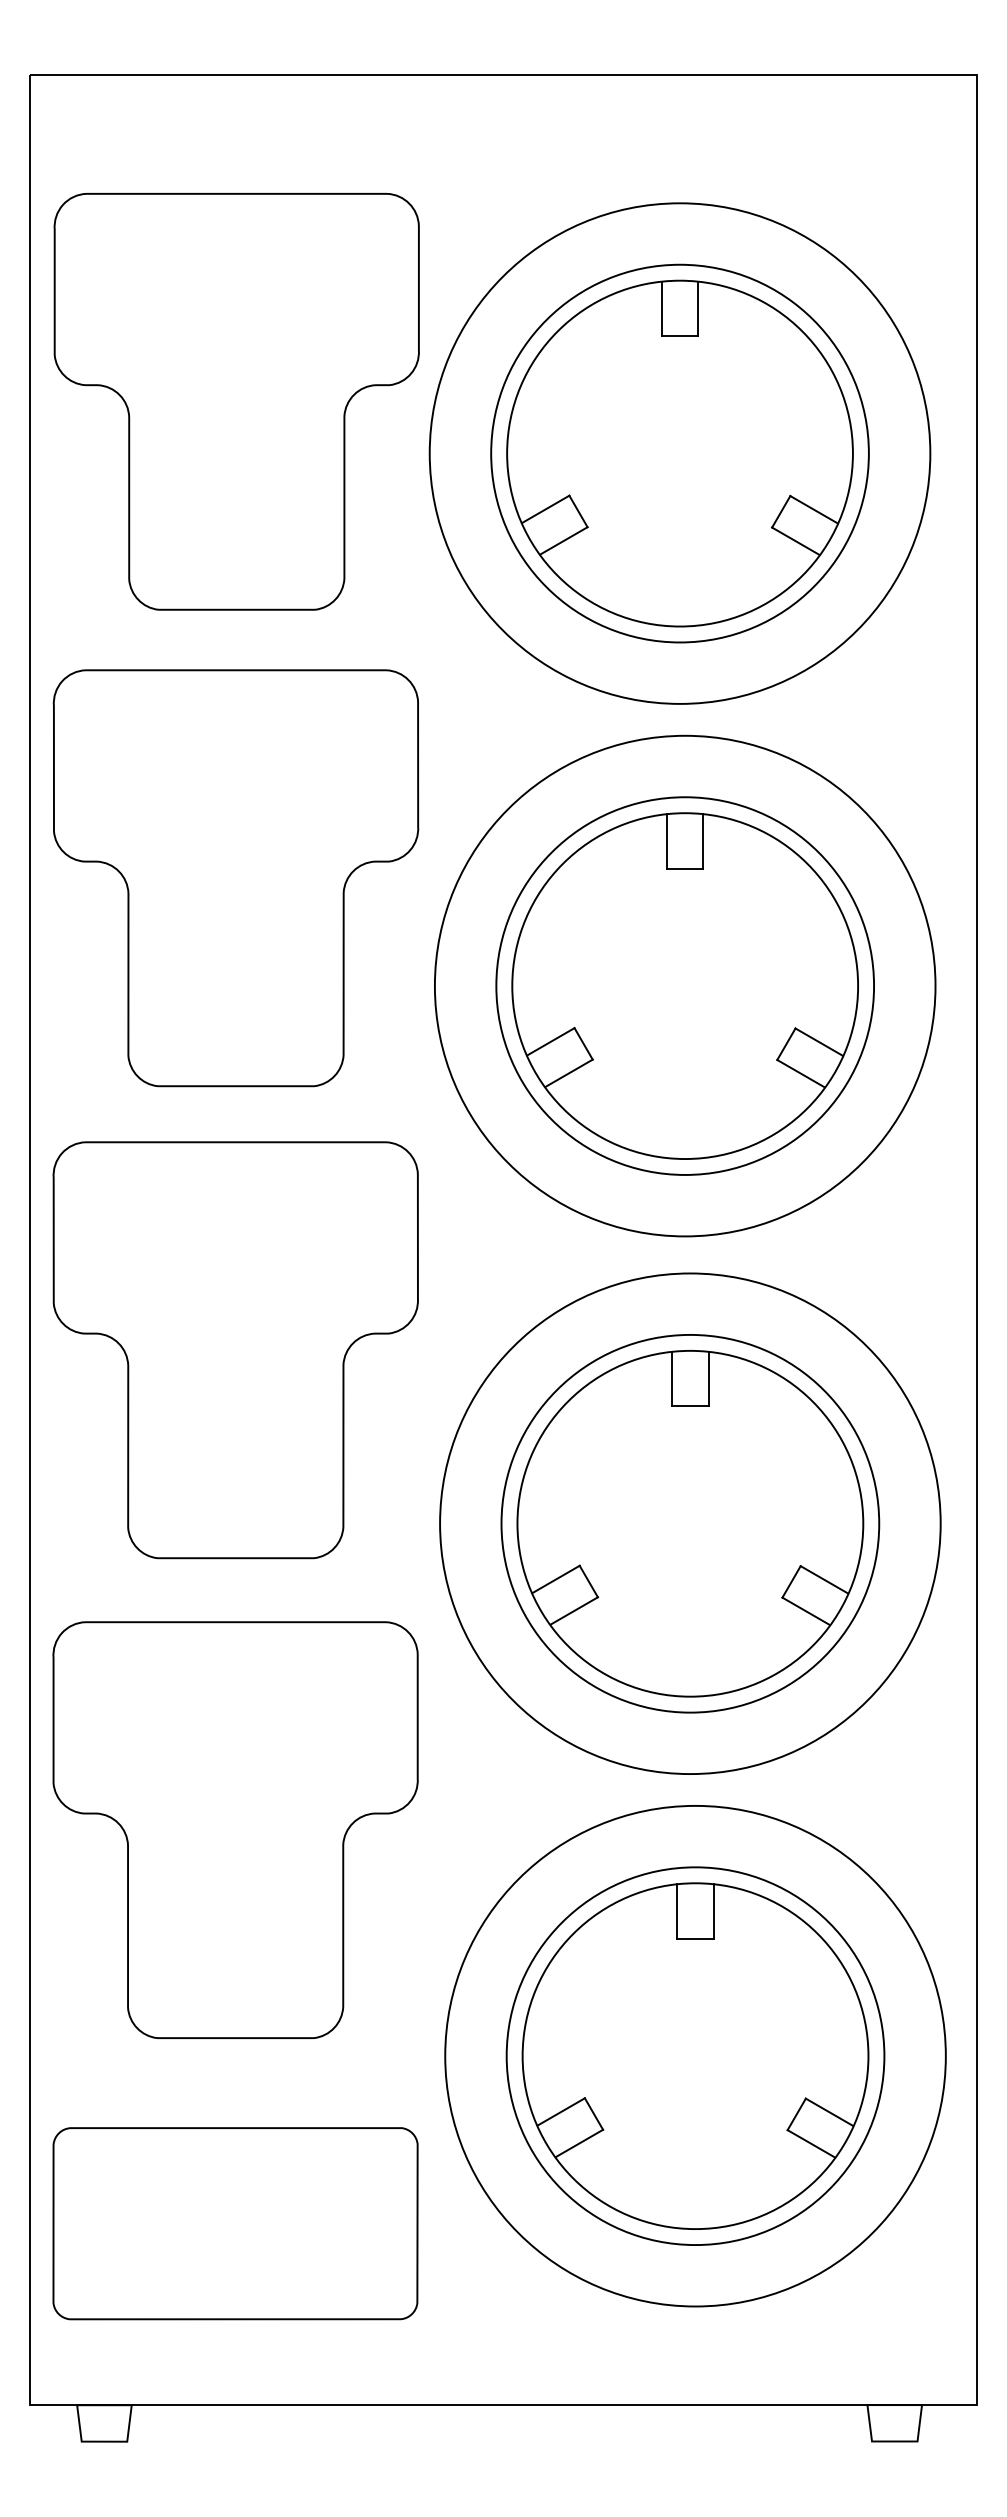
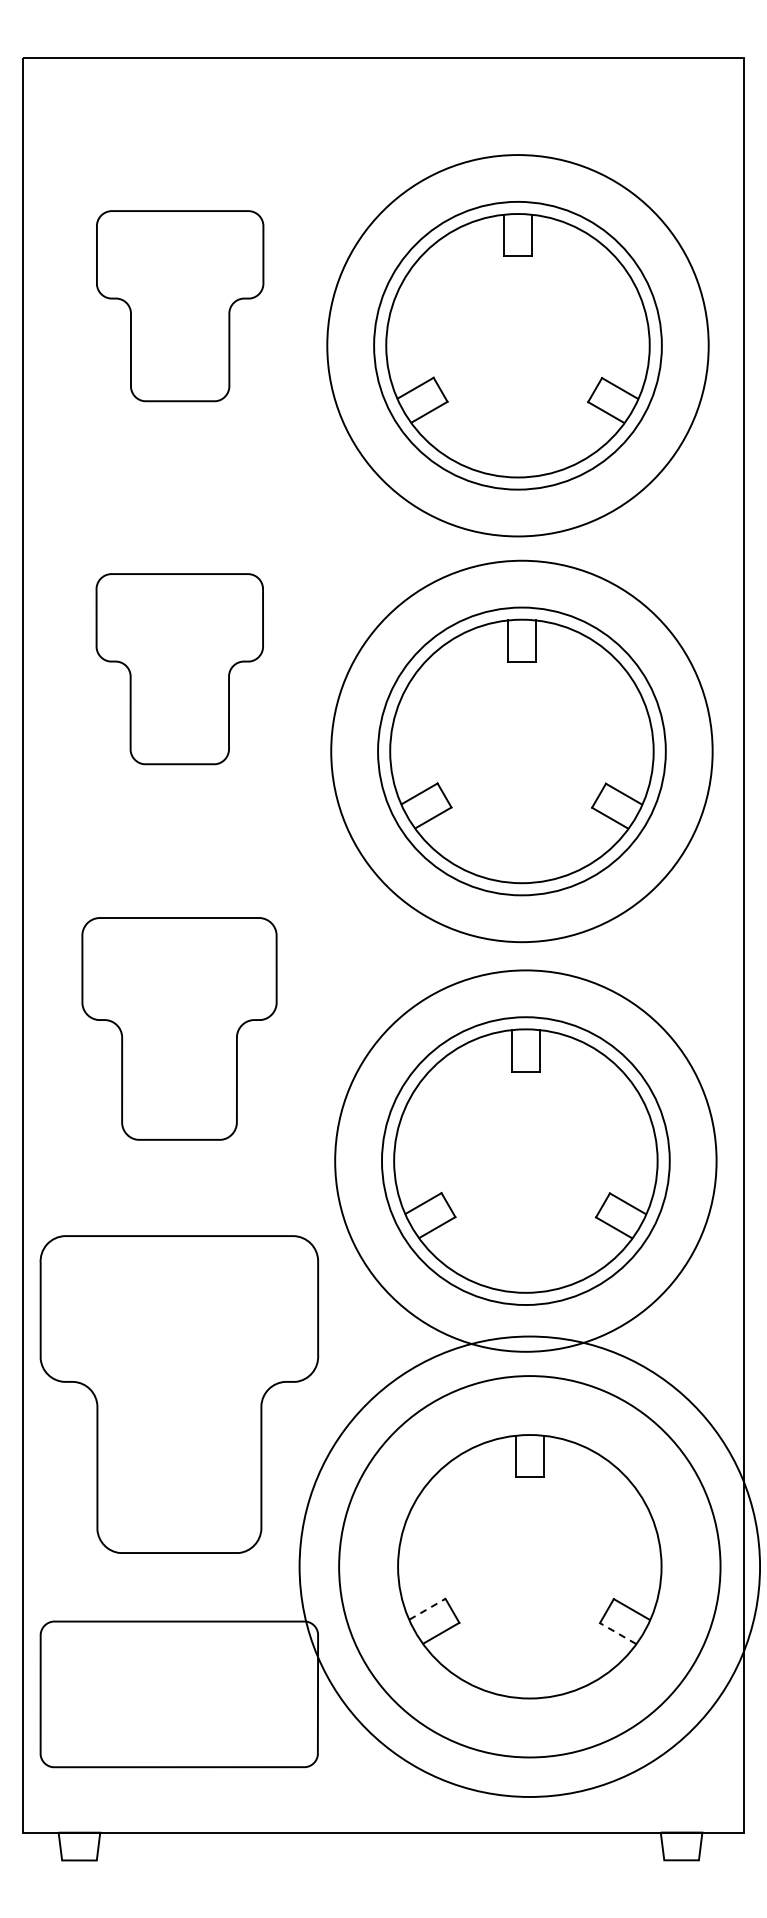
part: (235, 400) -> (179, 305), size x0.6
part: (235, 877) -> (179, 668), size x0.6
part: (235, 1349) -> (179, 1028), size x0.7
circle: (695, 2055) -> (529, 1566), size x1.6
line: (561, 2112) -> (427, 1609), solid -> dashed
line: (811, 2143) -> (618, 1633), solid -> dashed

